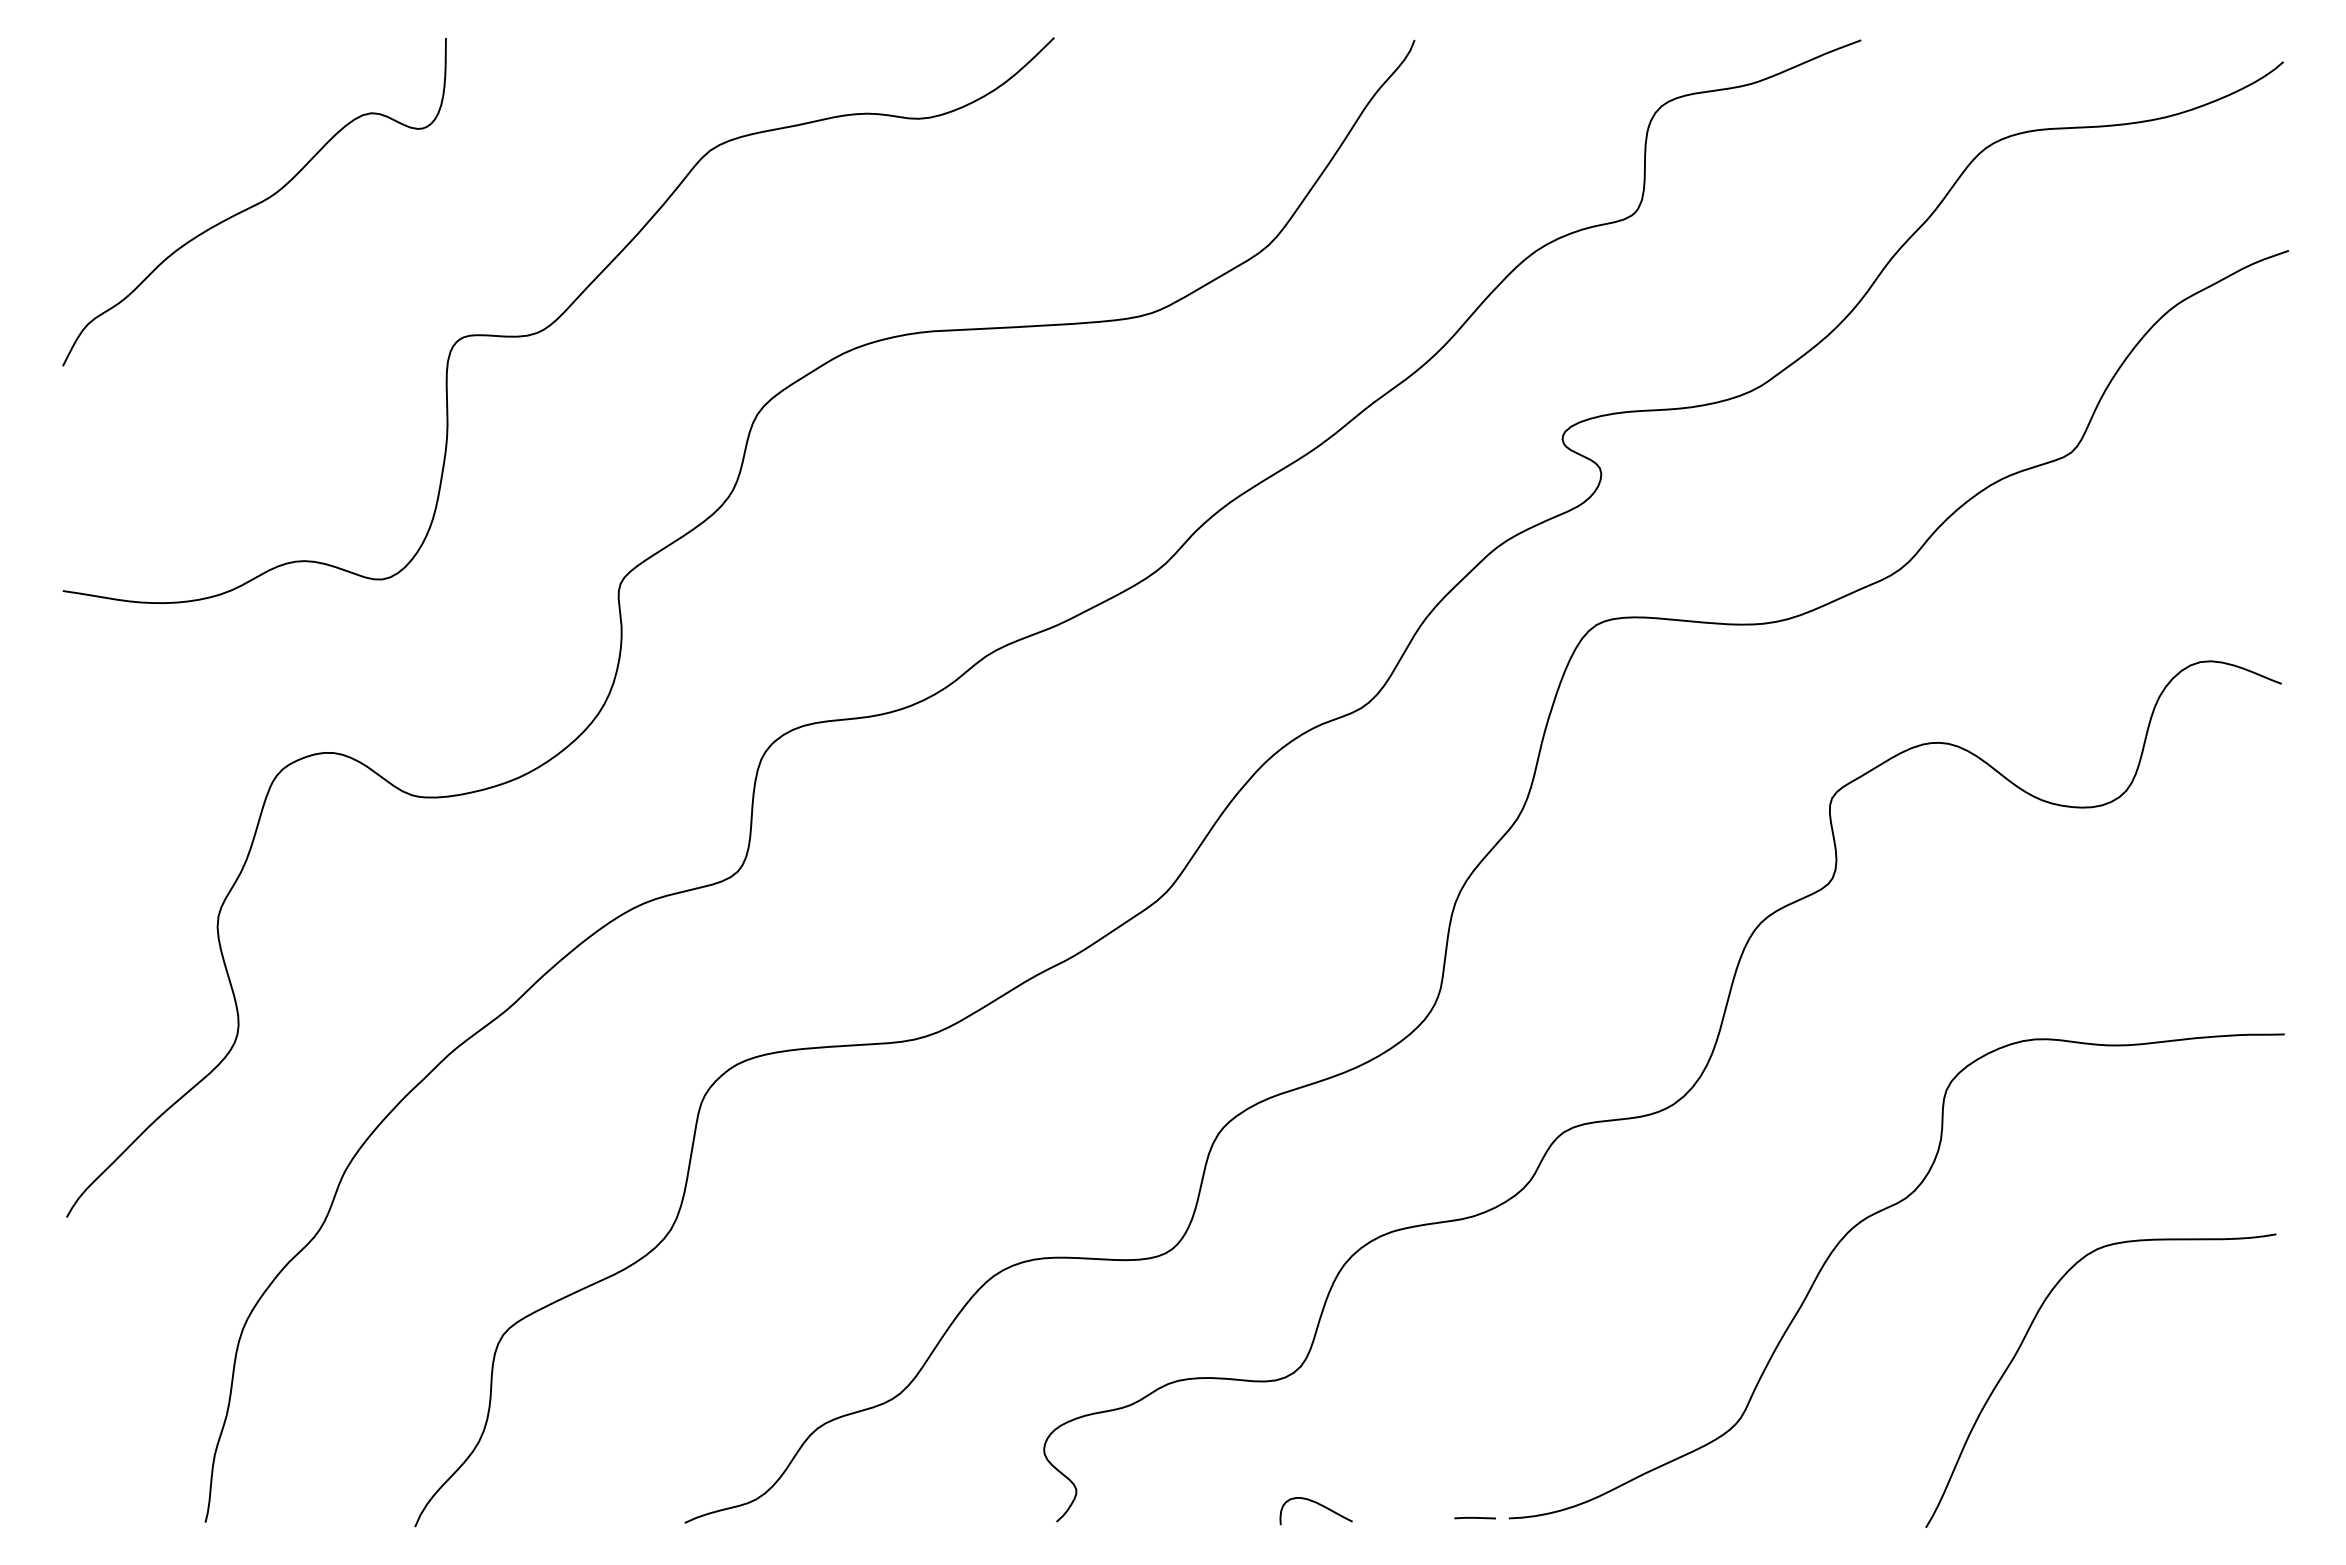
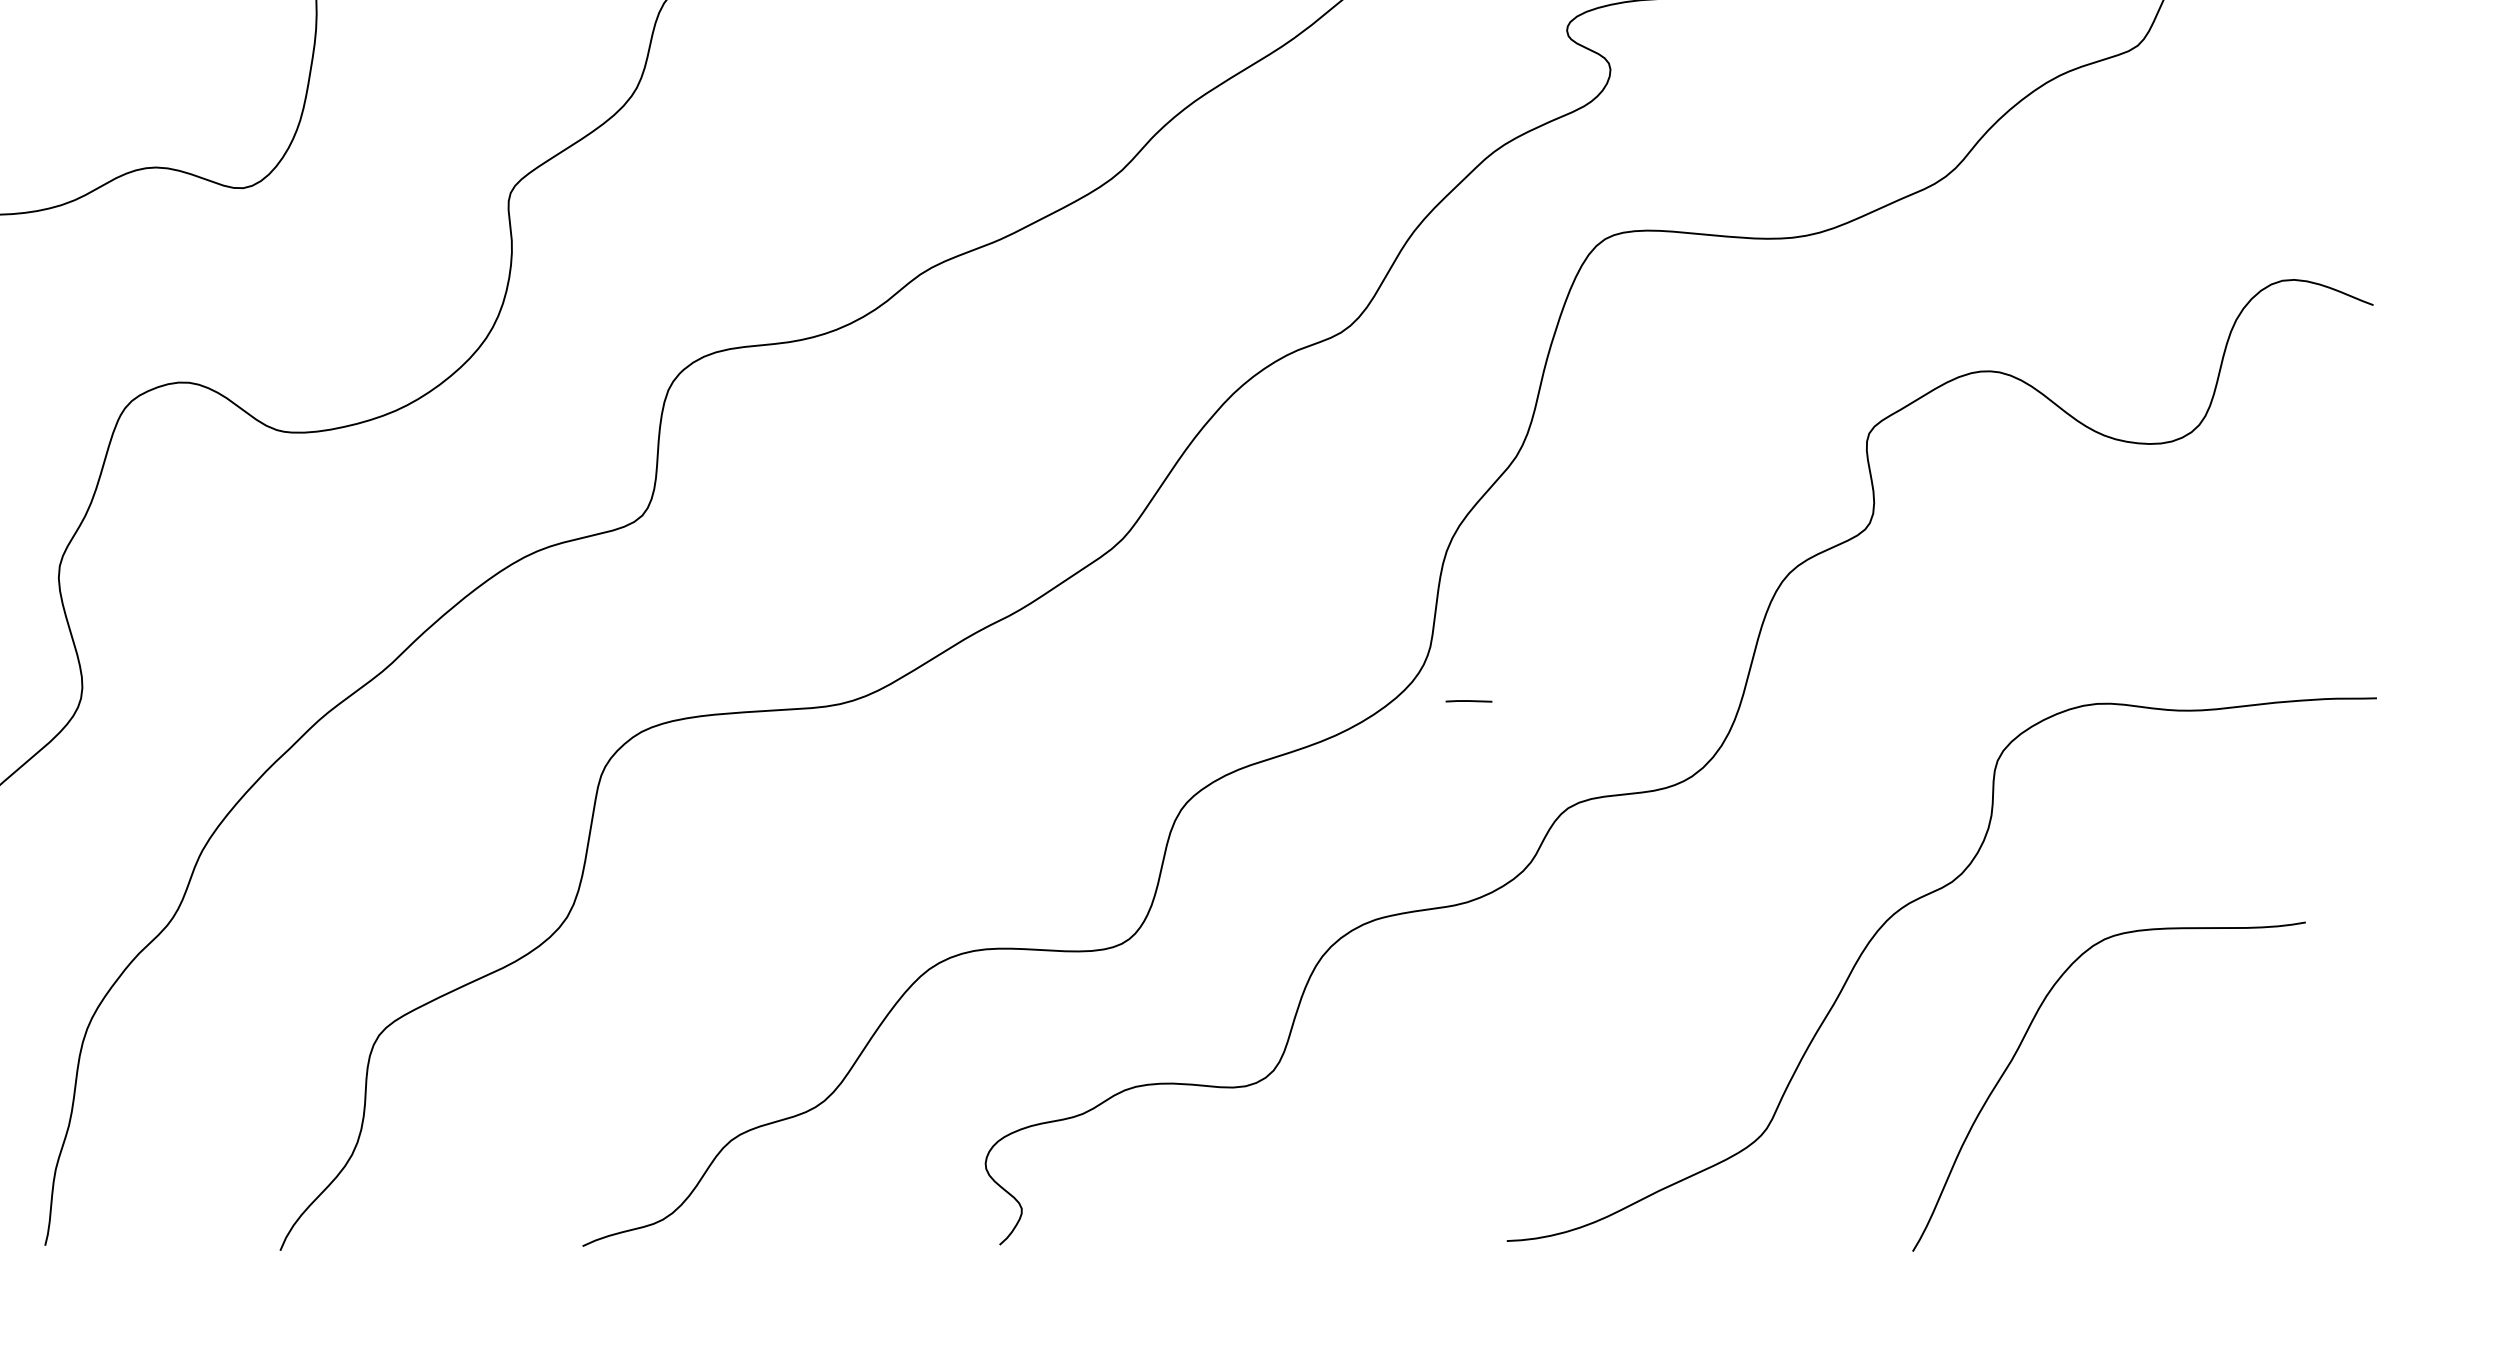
curve: (2023, 1342) -> (2022, 1043), moved
curve: (1319, 1505) -> (1294, 1226), removed
line: (1474, 1518) -> (1468, 701), moved

